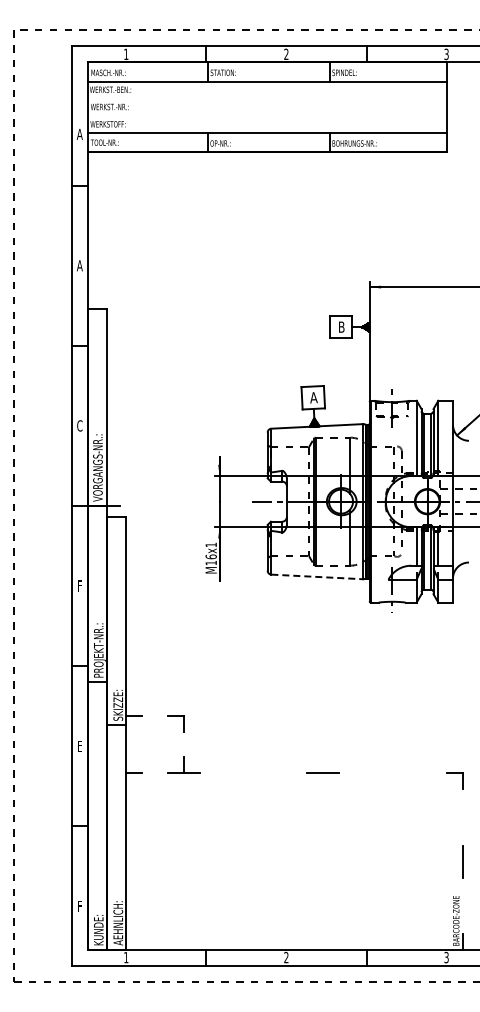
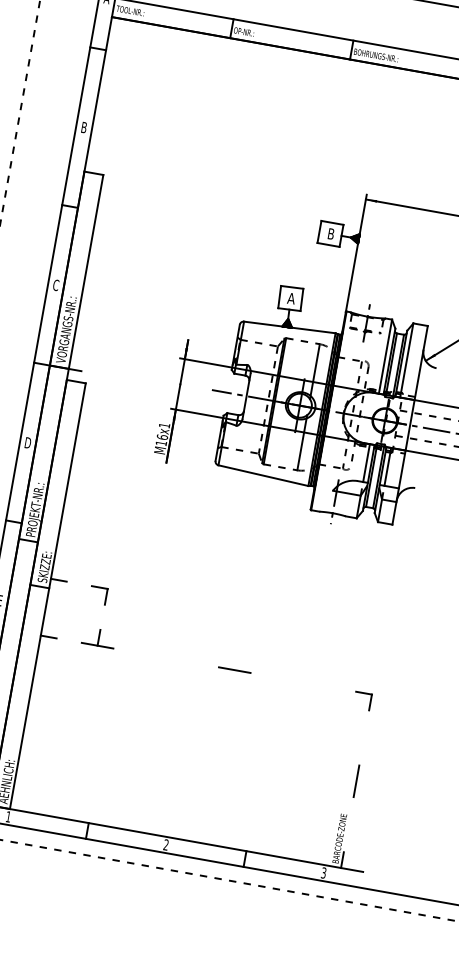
text: (79, 265) -> (83, 127), A -> B
line: (317, 576) -> (263, 475), dashed -> solid
text: (79, 585) -> (27, 442), F -> D

